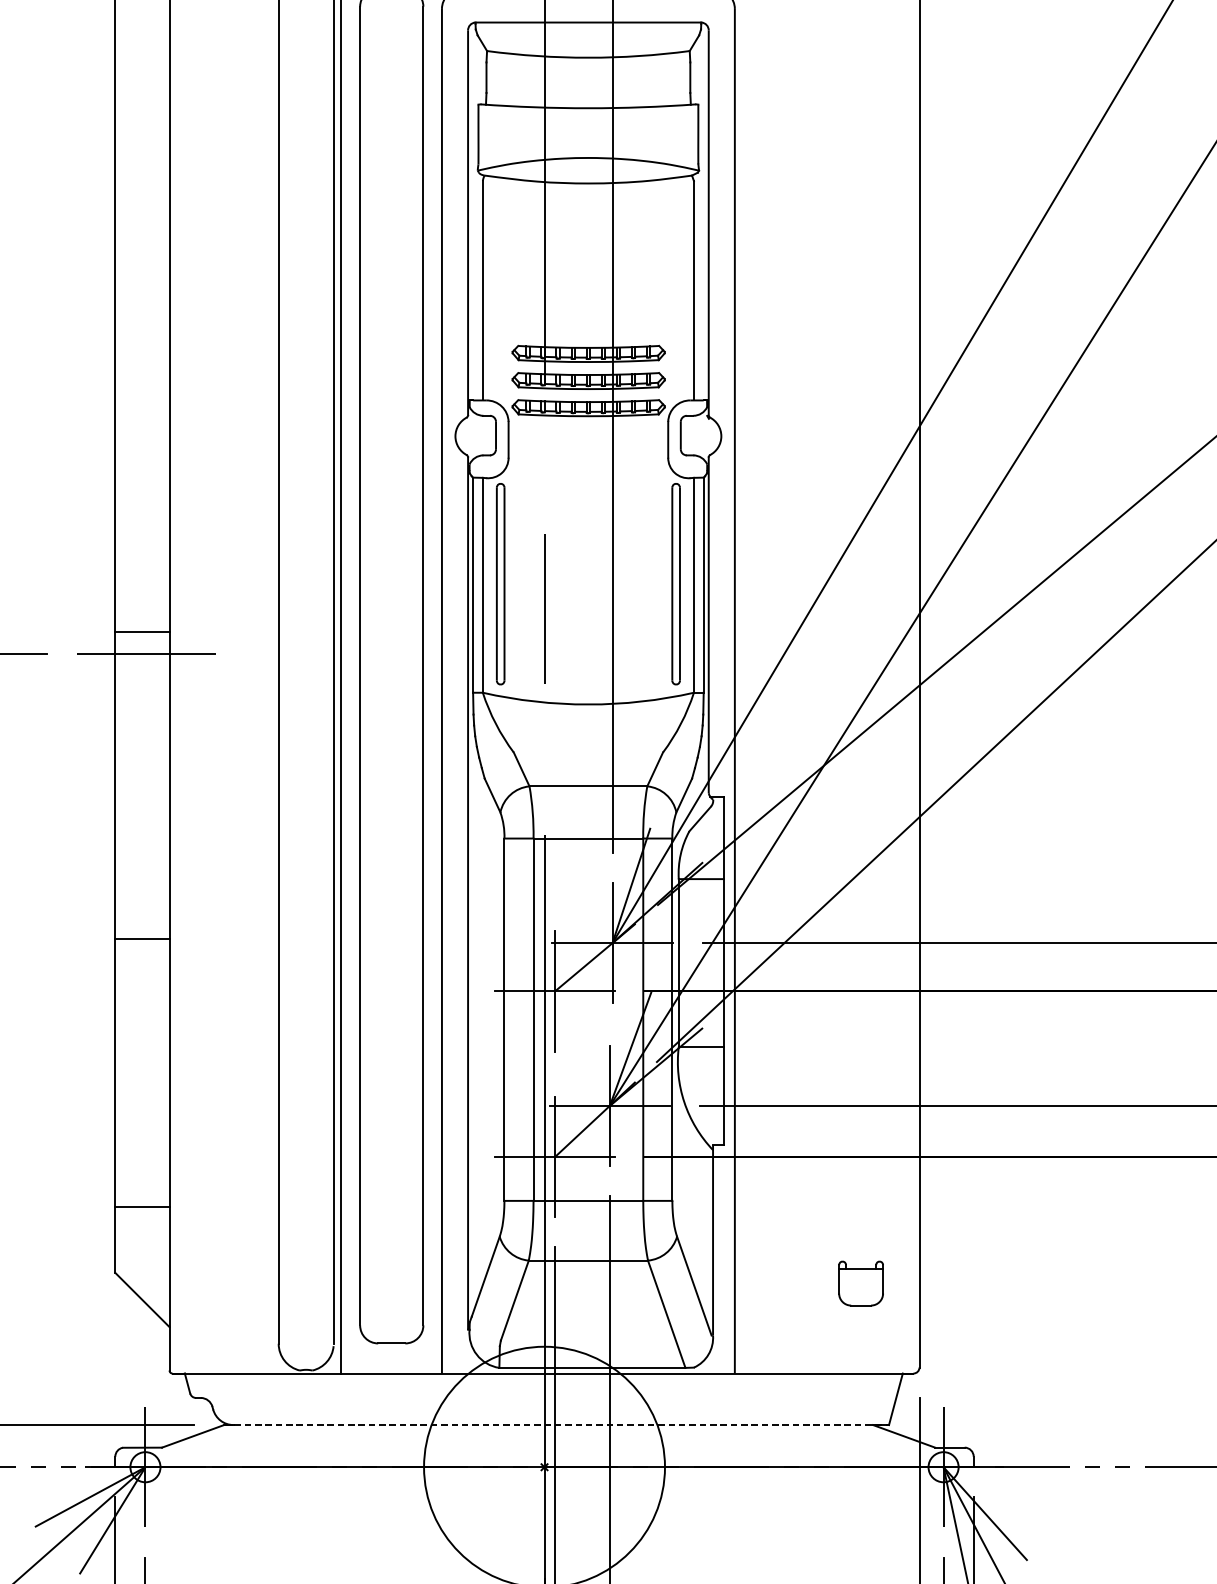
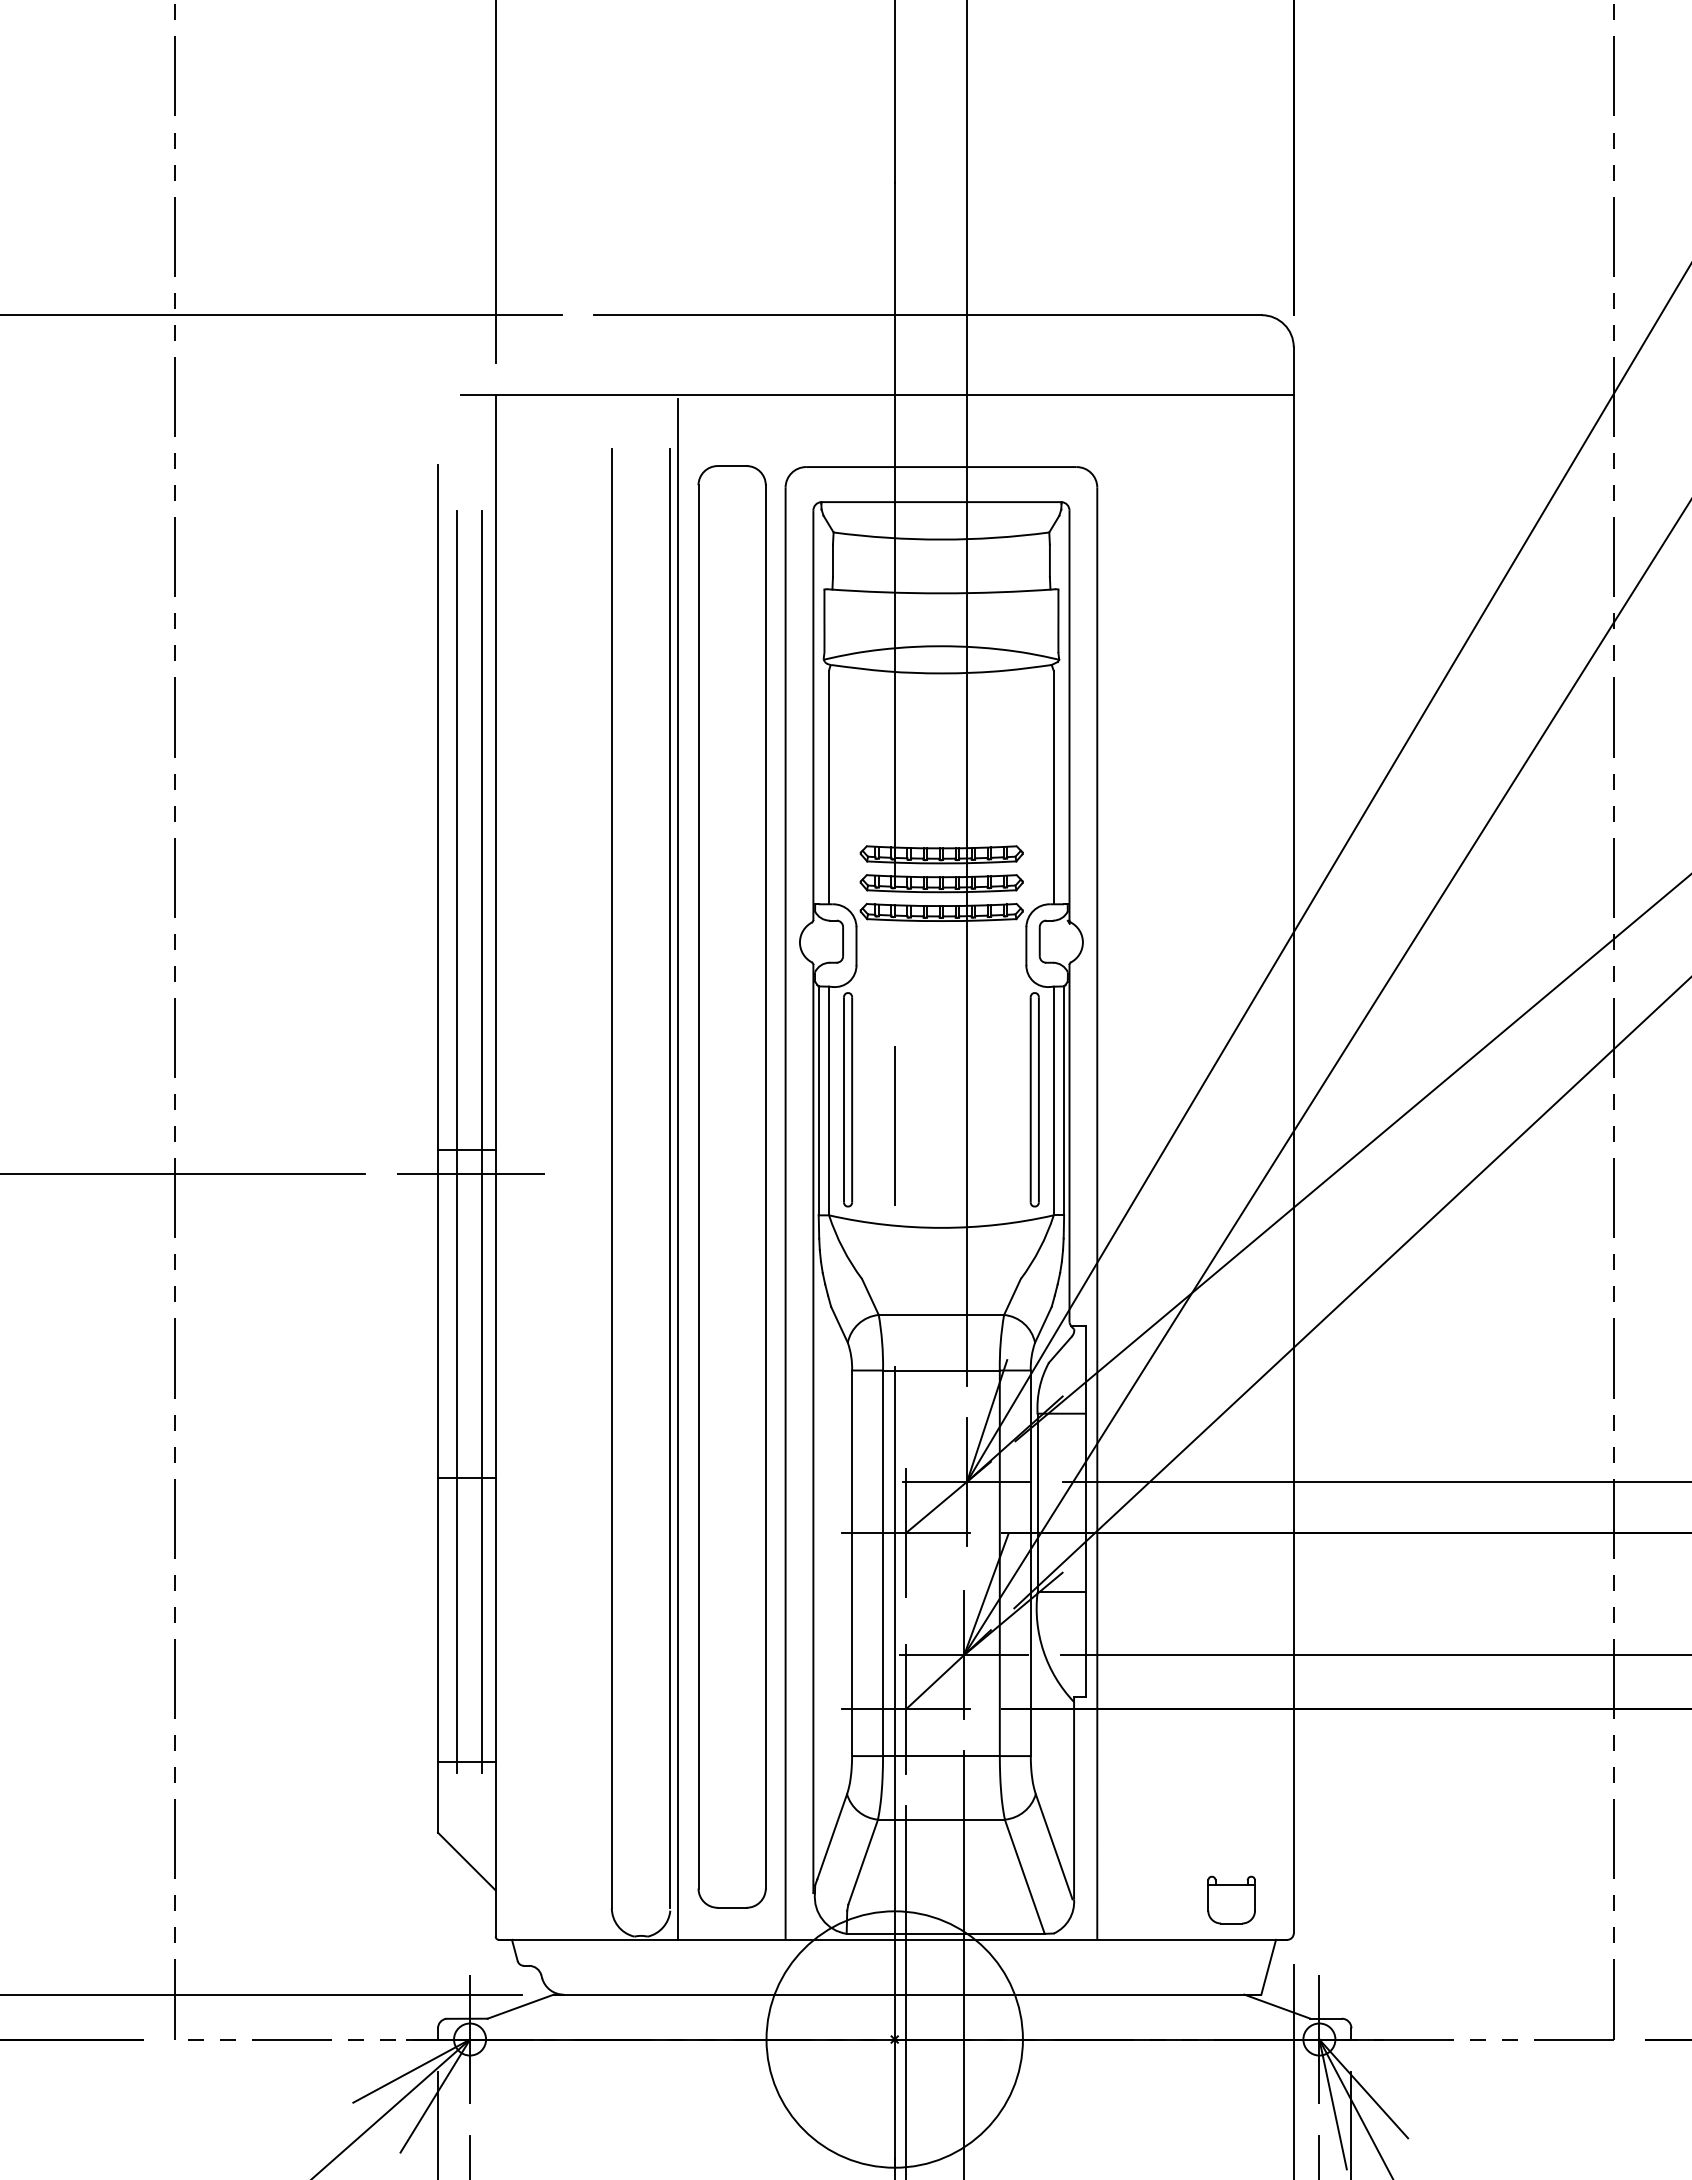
line: (132, 623) -> (456, 1141), added
line: (156, 623) -> (481, 1141), added
part: (860, 1283) -> (1231, 1899), moved
line: (556, 1424) -> (907, 1994), dashed -> solid

